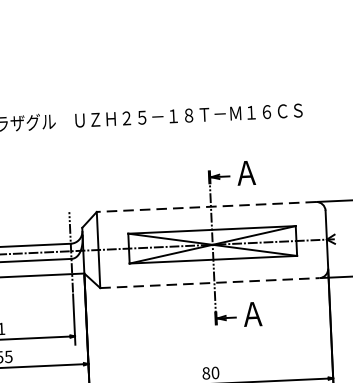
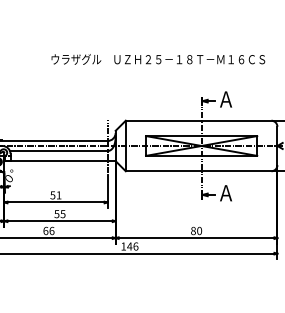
line: (206, 206) -> (198, 120), dashed -> solid
line: (209, 283) -> (198, 171), dashed -> solid

